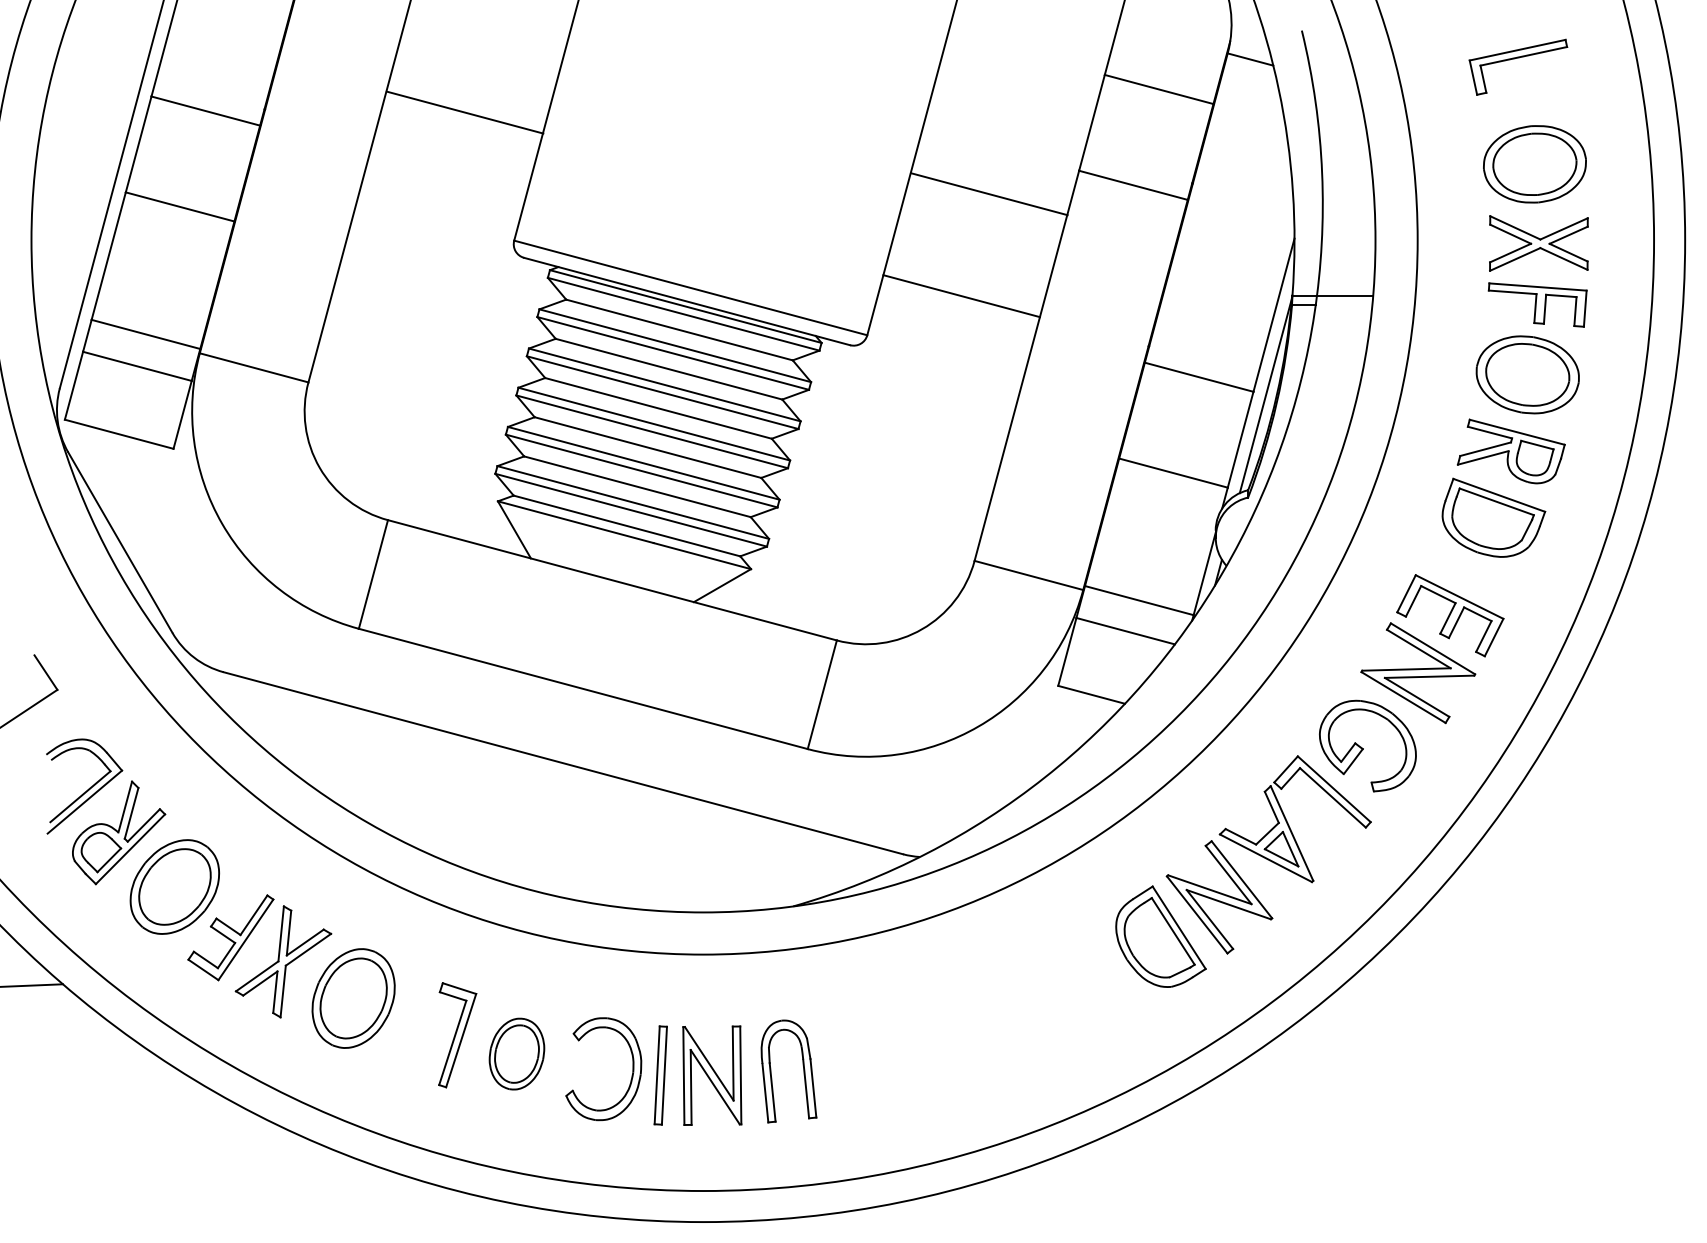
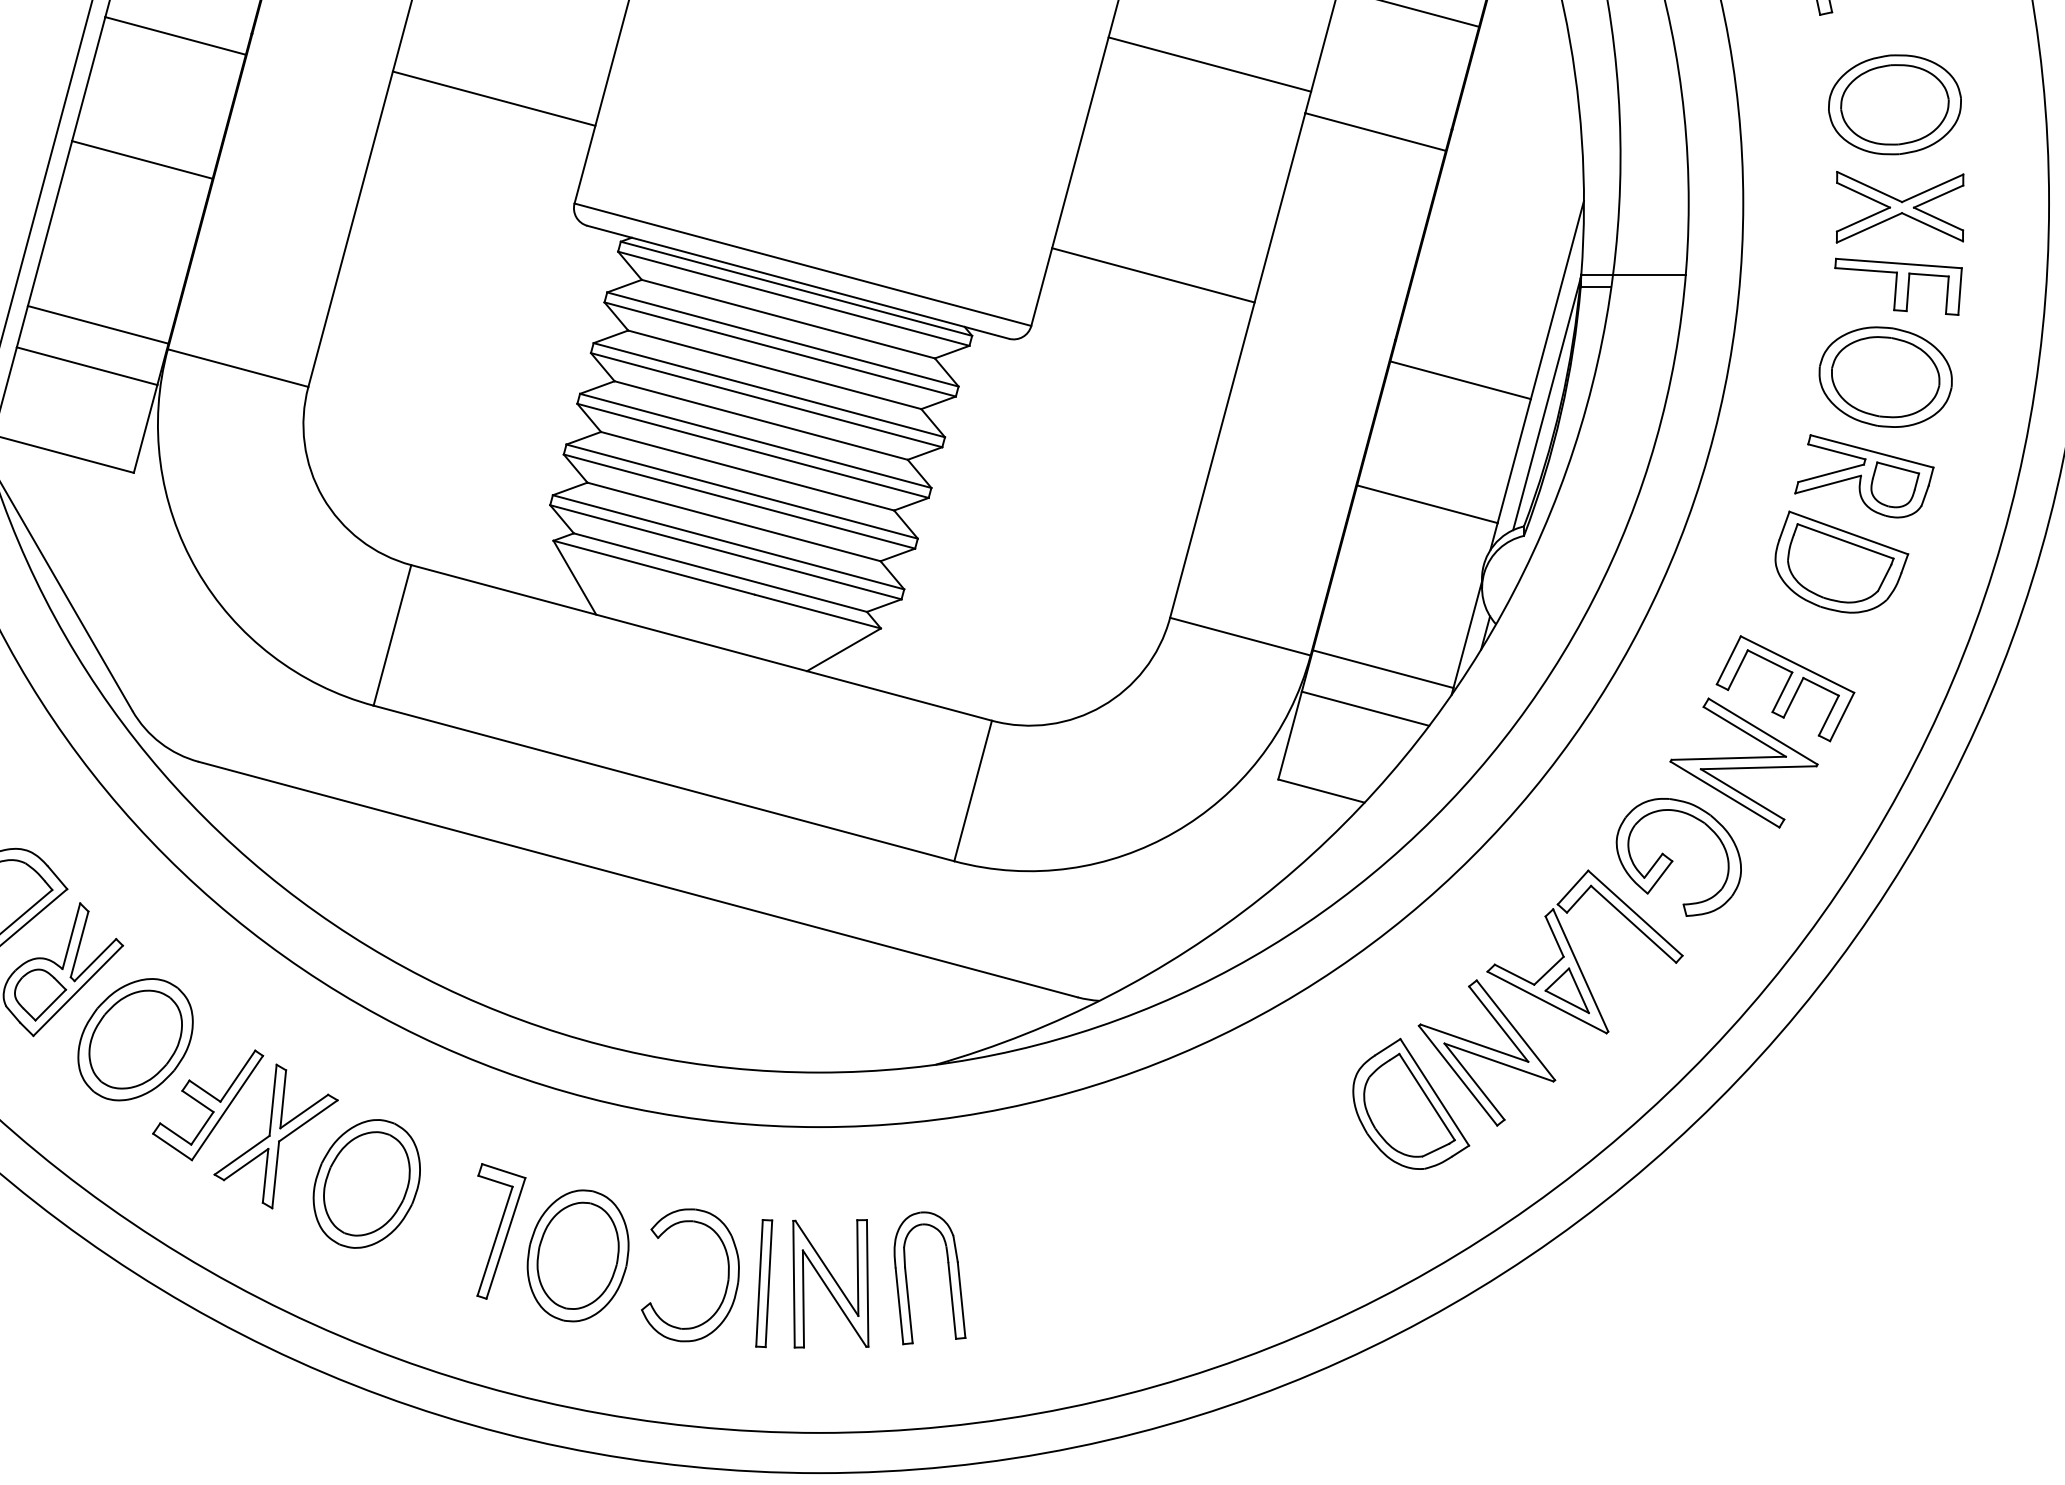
line: (464, 112) -> (493, 98), moved
line: (989, 194) -> (1210, 64), moved
part: (516, 1053) -> (577, 1255), size x1.43

